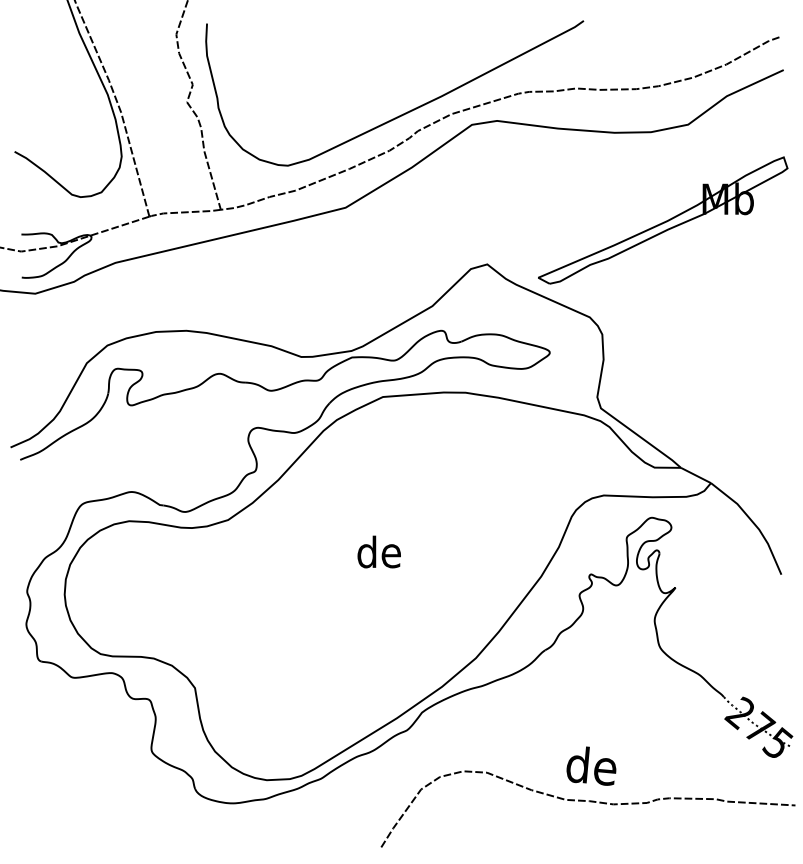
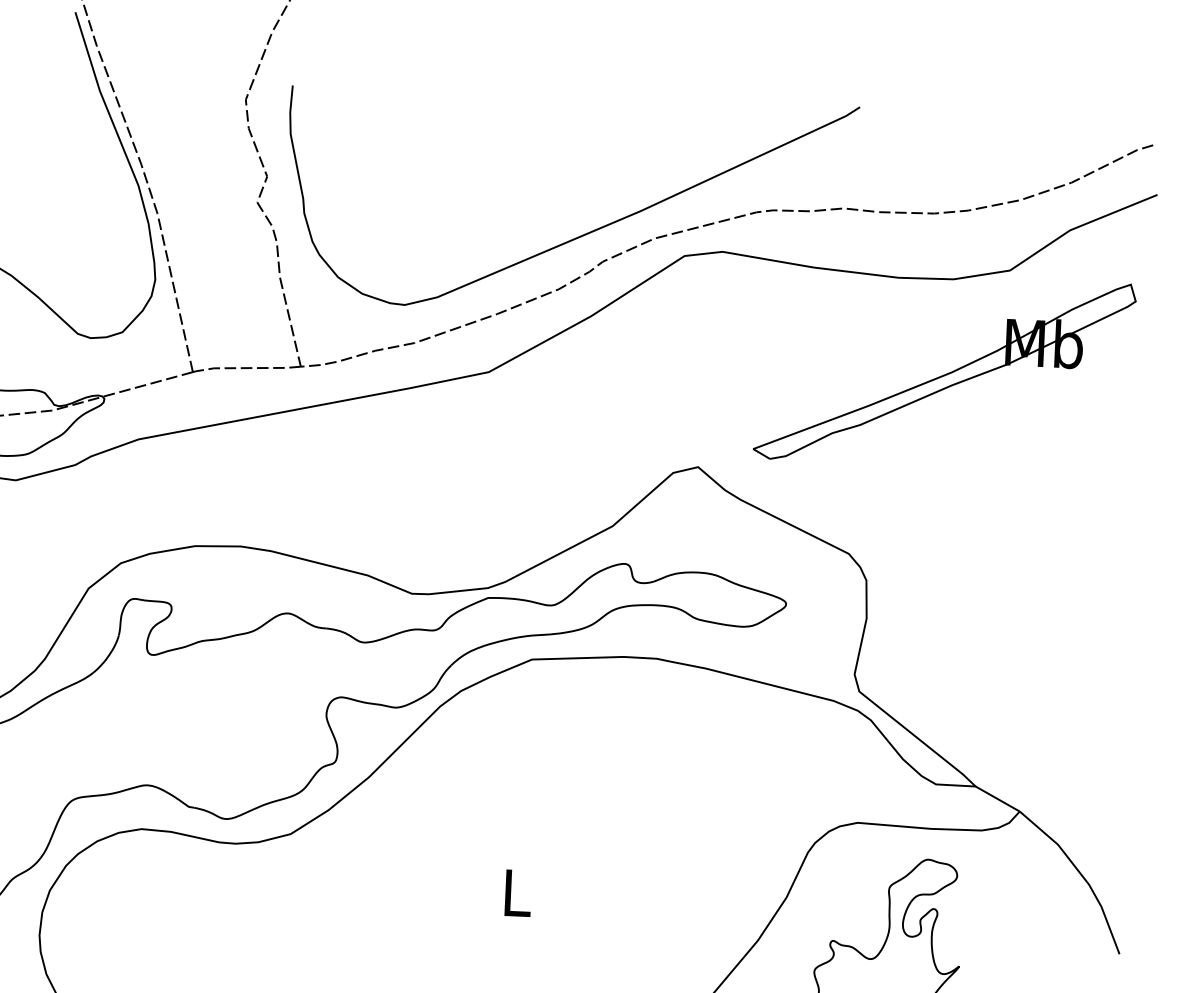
part: (663, 220) -> (945, 371), moved
text: (378, 551) -> (514, 891), de -> L

